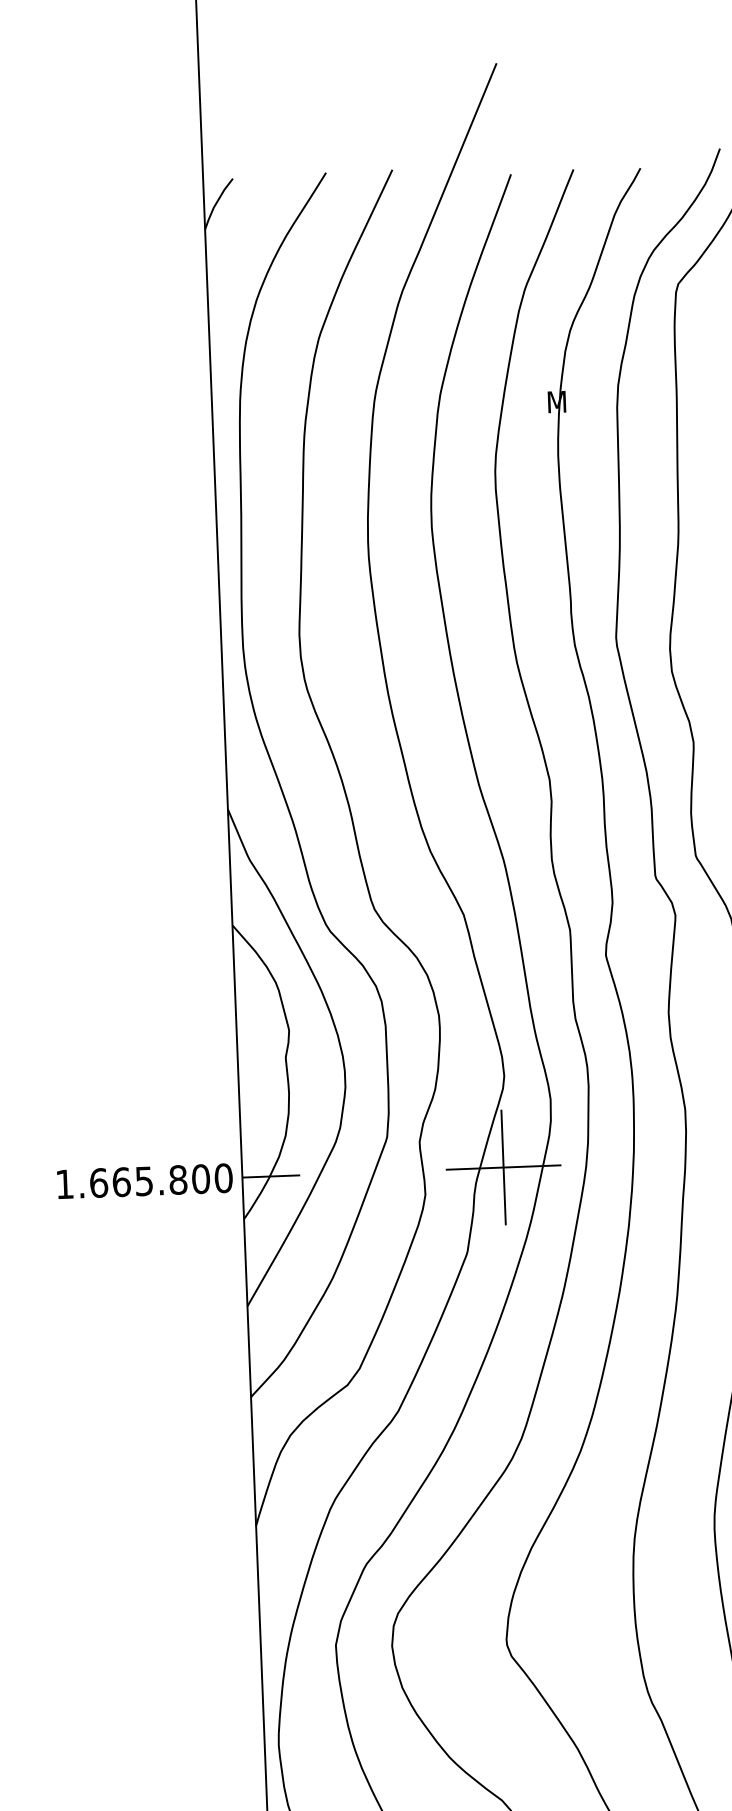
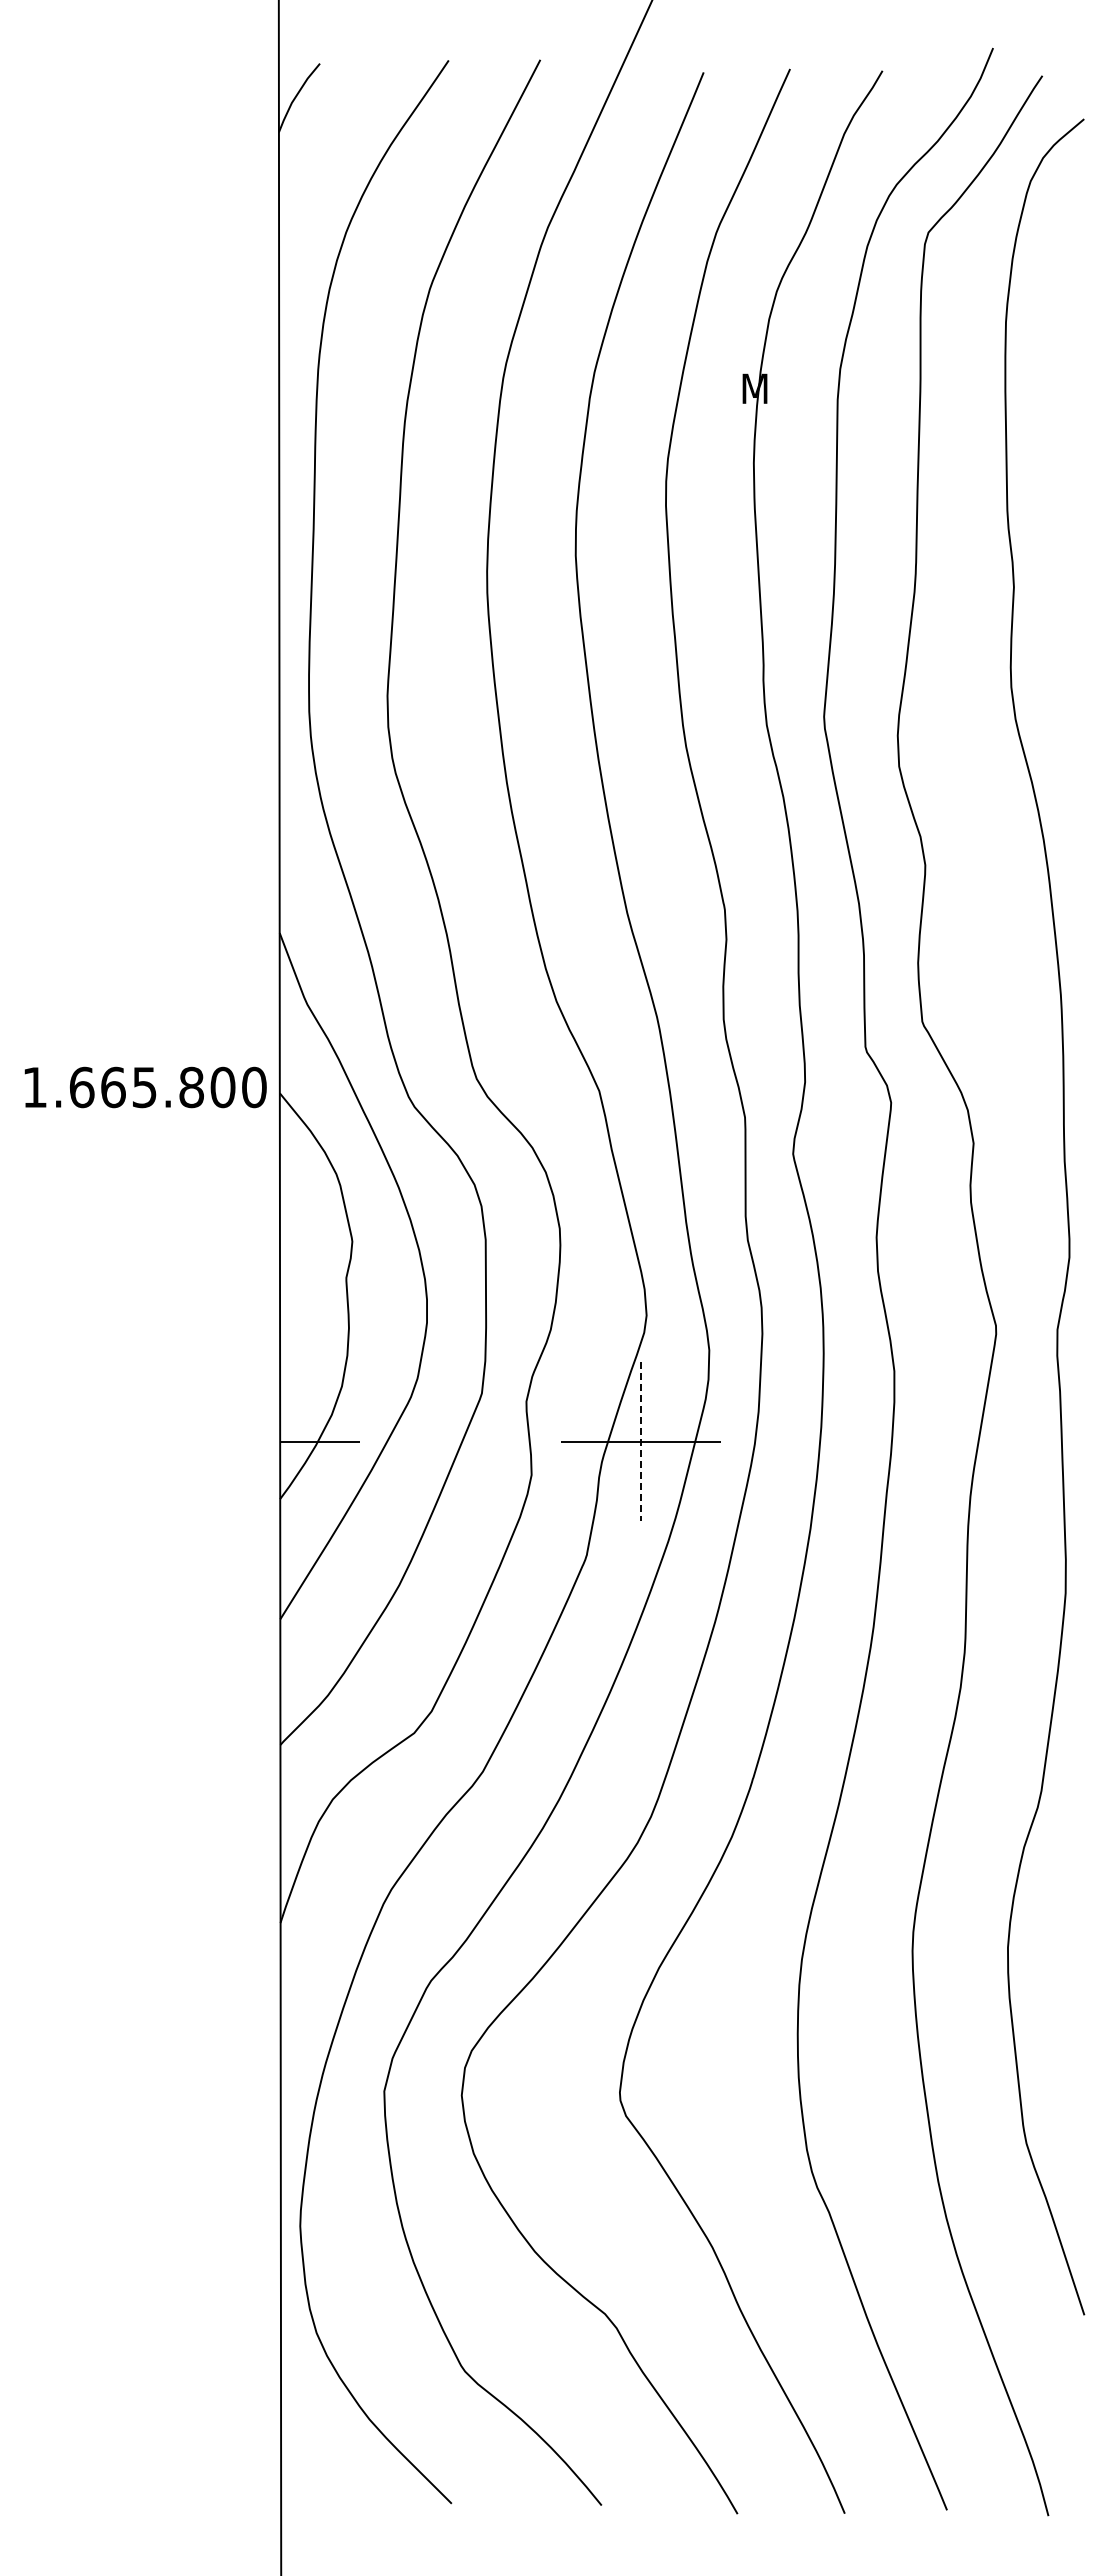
line: (503, 1167) -> (640, 1441), solid -> dashed
text: (144, 1181) -> (145, 1087), moved

